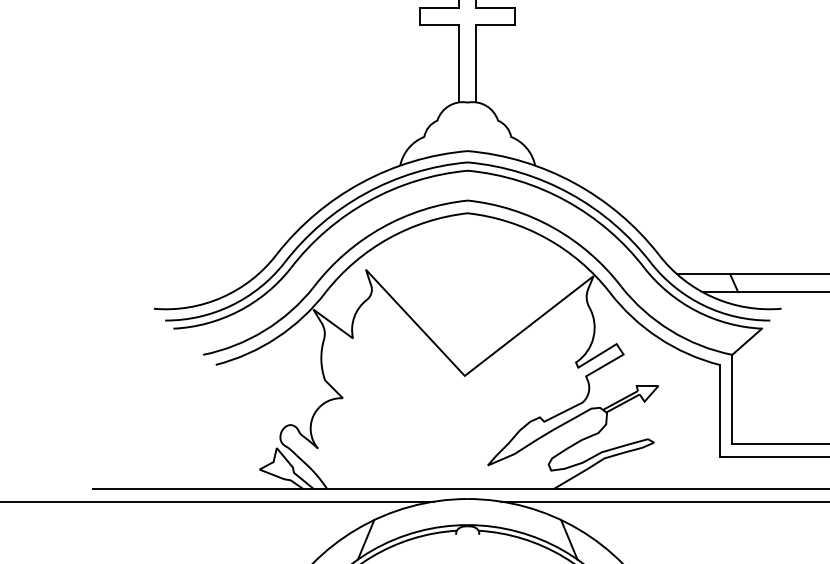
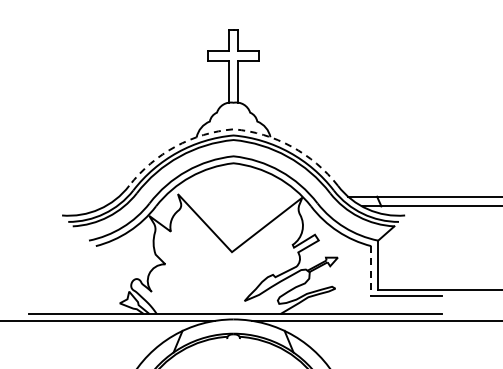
line: (467, 151) -> (233, 129), solid -> dashed
line: (720, 411) -> (371, 271), solid -> dashed

